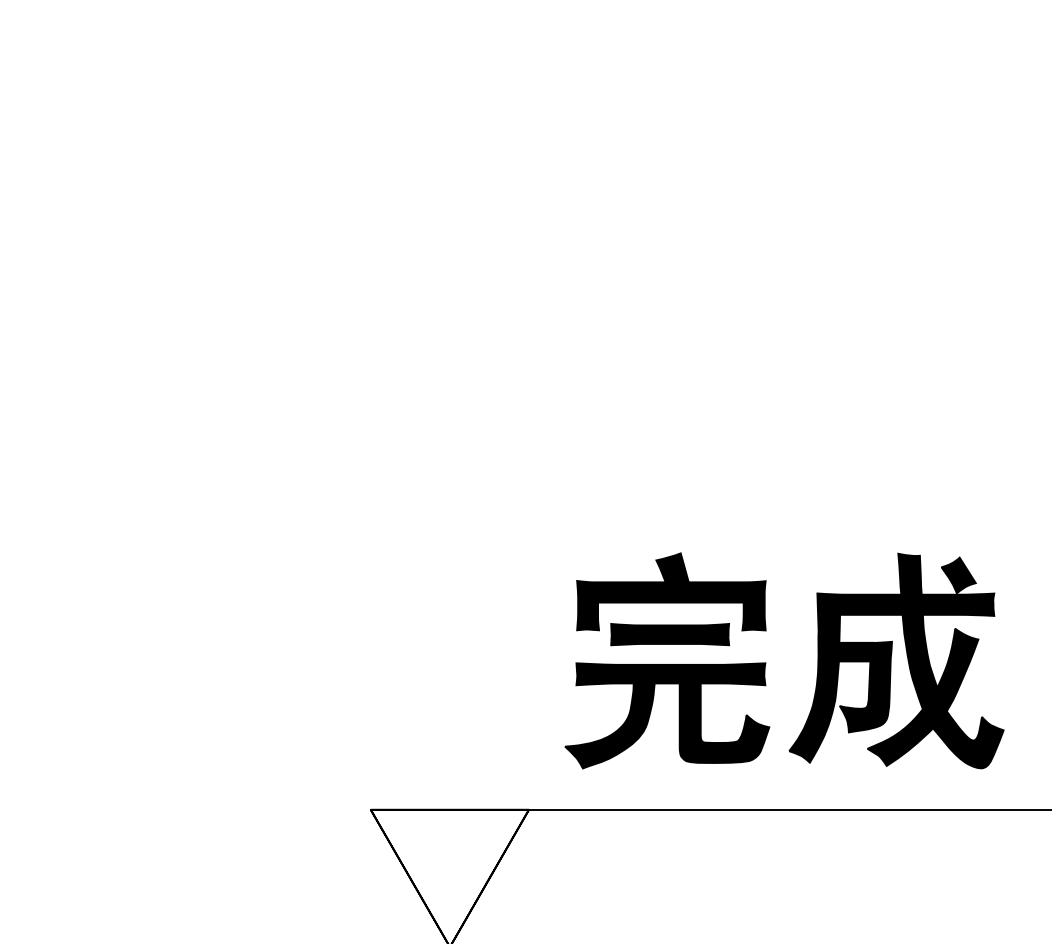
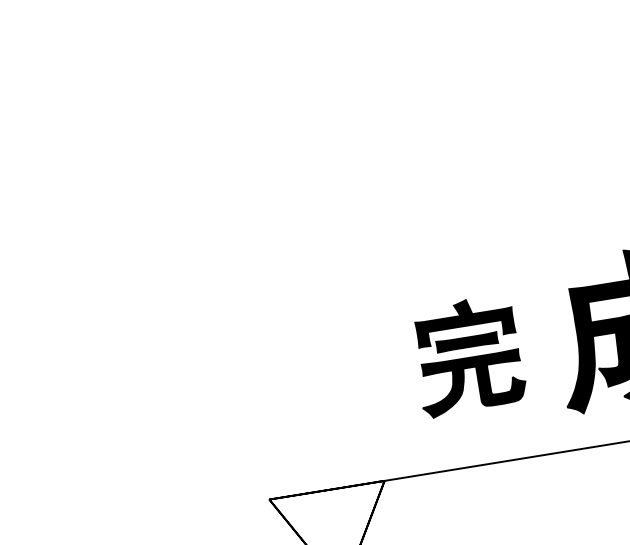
part: (667, 660) -> (467, 355), size x0.7

